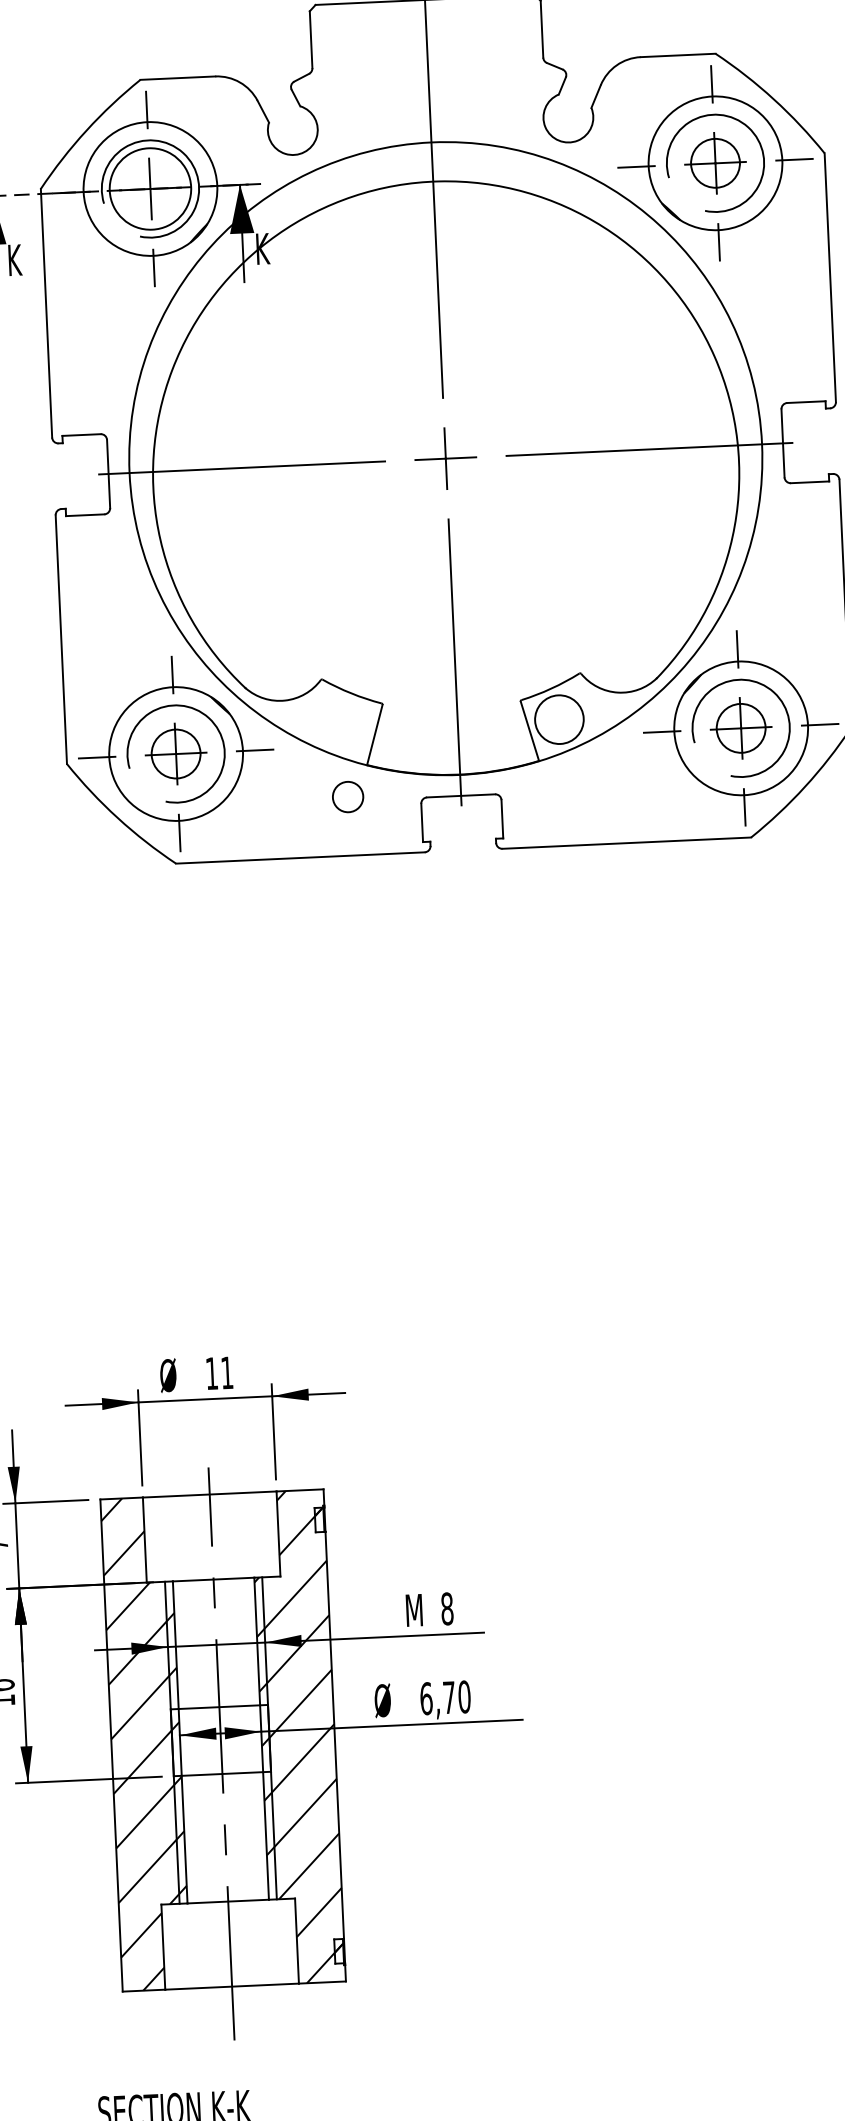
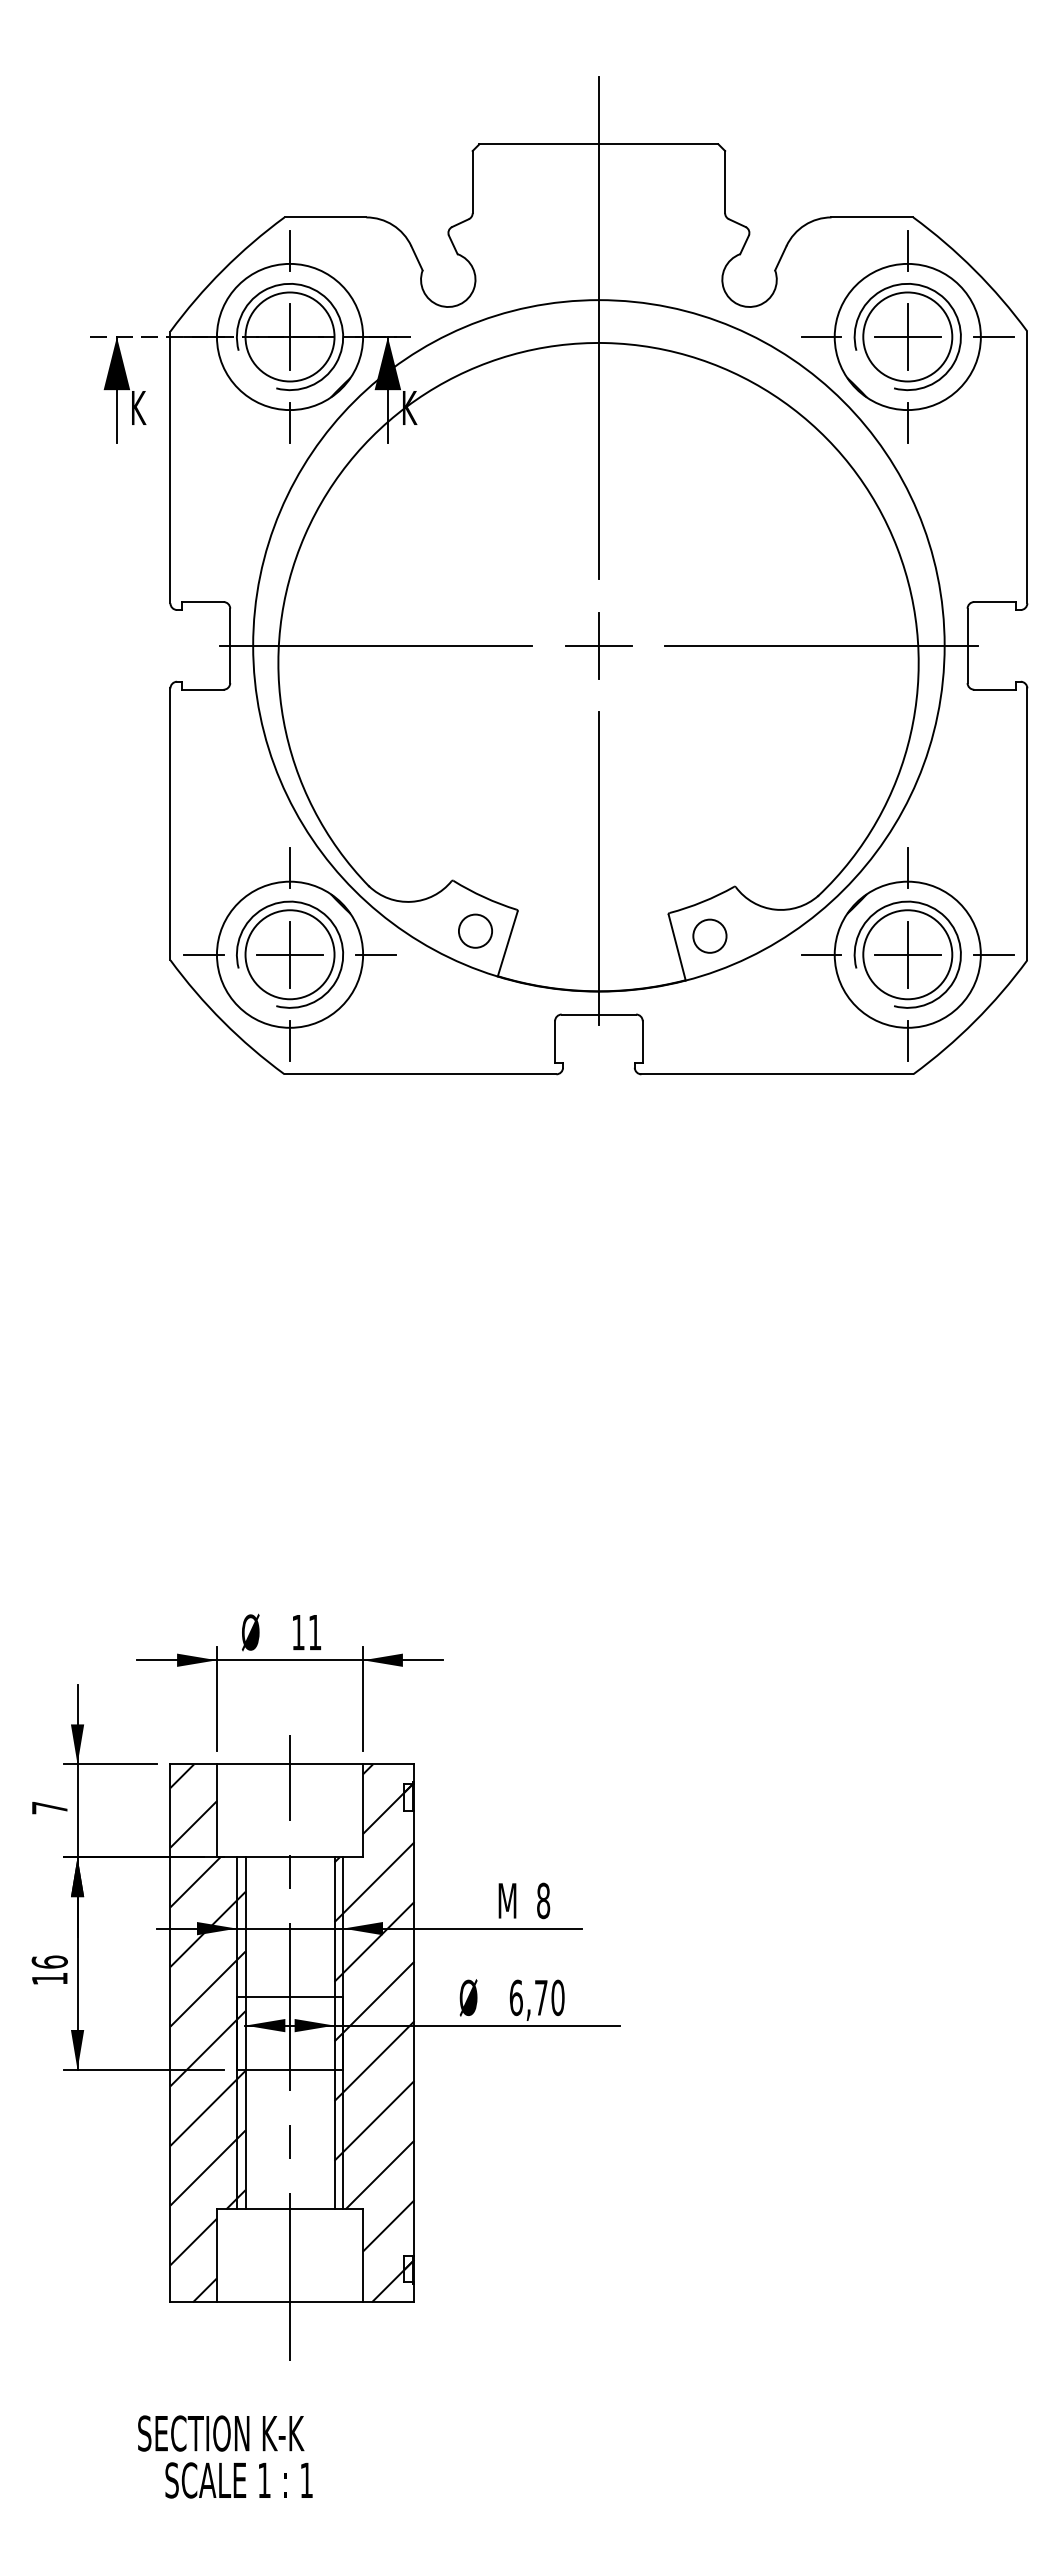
circle: (715, 162) -> (907, 336), size x1.67
circle: (558, 719) -> (709, 935), size x0.62
circle: (740, 728) -> (907, 954), size x1.67
circle: (175, 753) -> (289, 954), size x1.67
circle: (348, 796) -> (475, 930), moved

